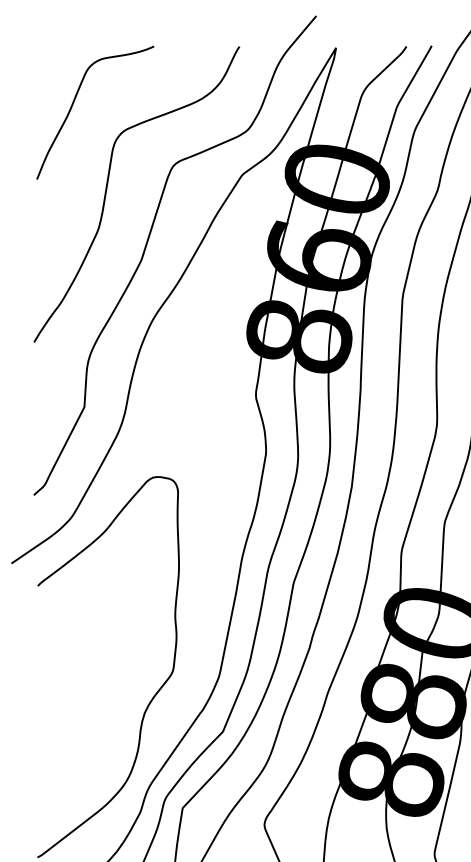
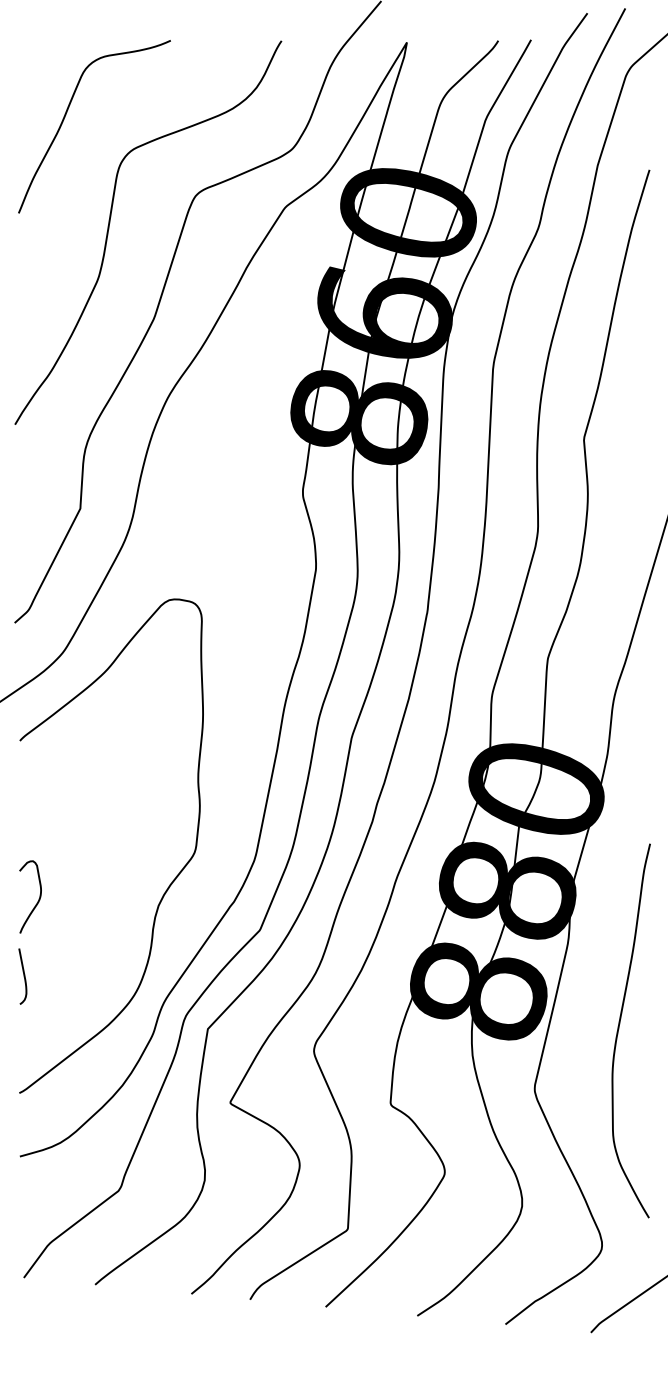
curve: (52, 707) -> (38, 898), added
curve: (40, 767) -> (23, 976), added

